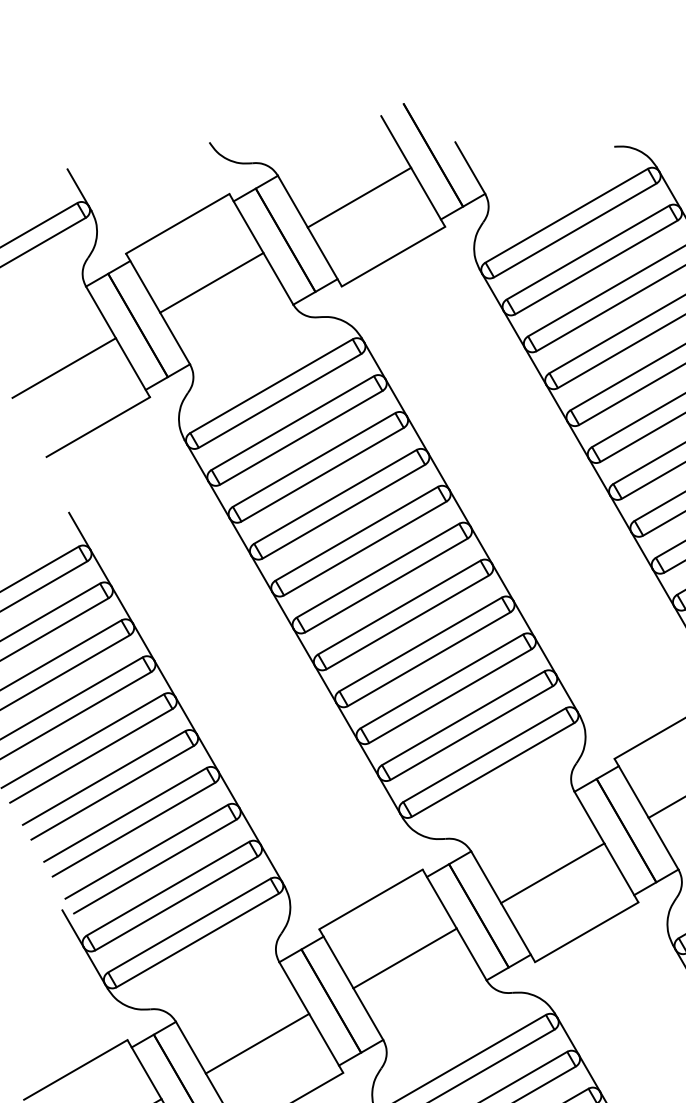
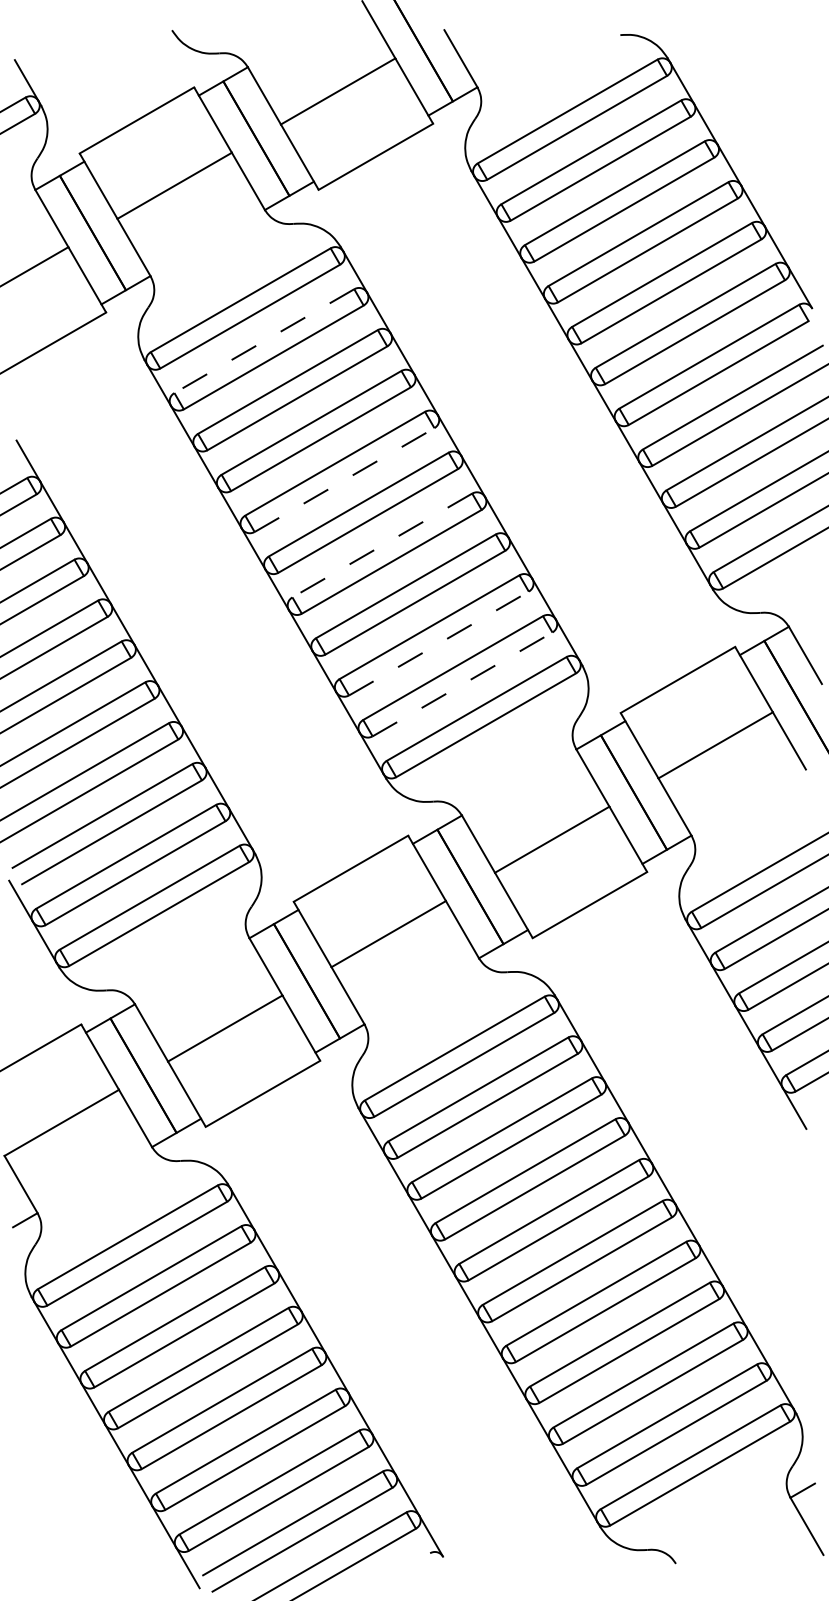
line: (292, 423) -> (264, 341), solid -> dashed
line: (365, 548) -> (344, 480), solid -> dashed
line: (399, 607) -> (382, 545), solid -> dashed
line: (450, 696) -> (438, 643), solid -> dashed
line: (471, 733) -> (462, 684), solid -> dashed

